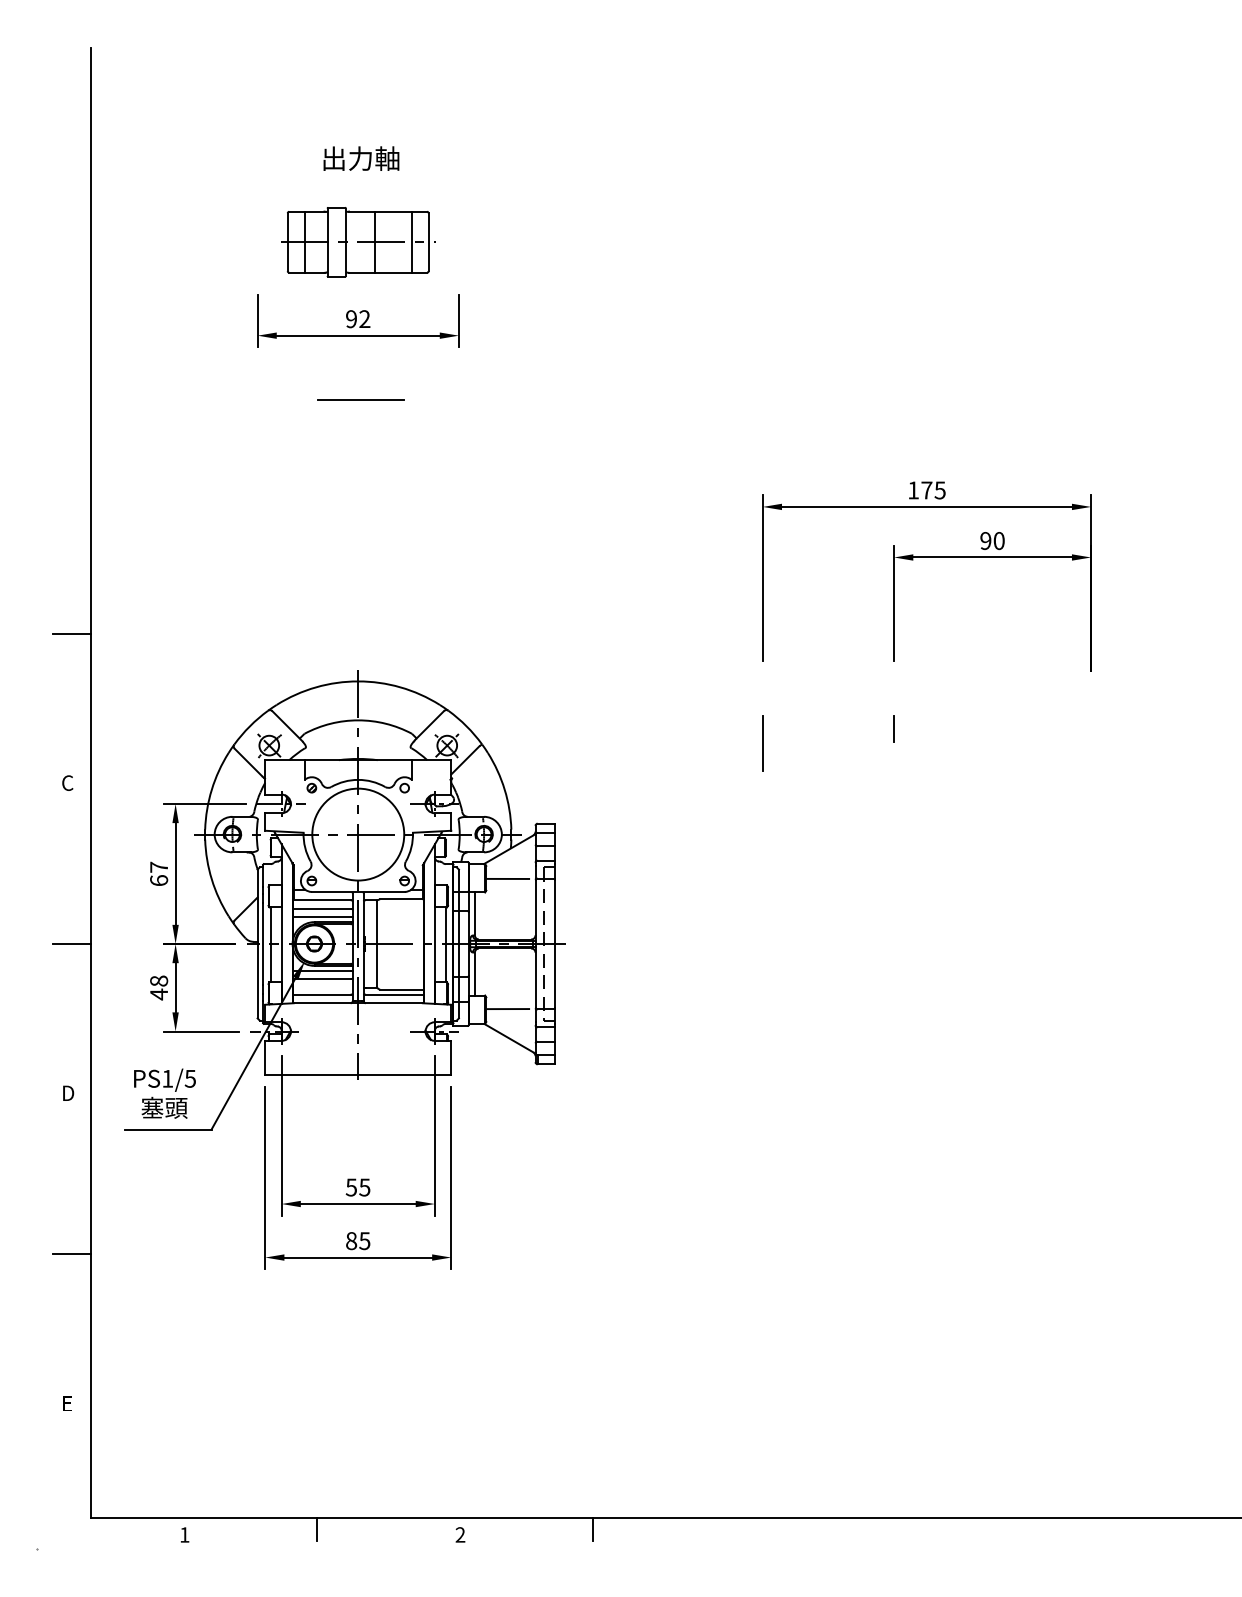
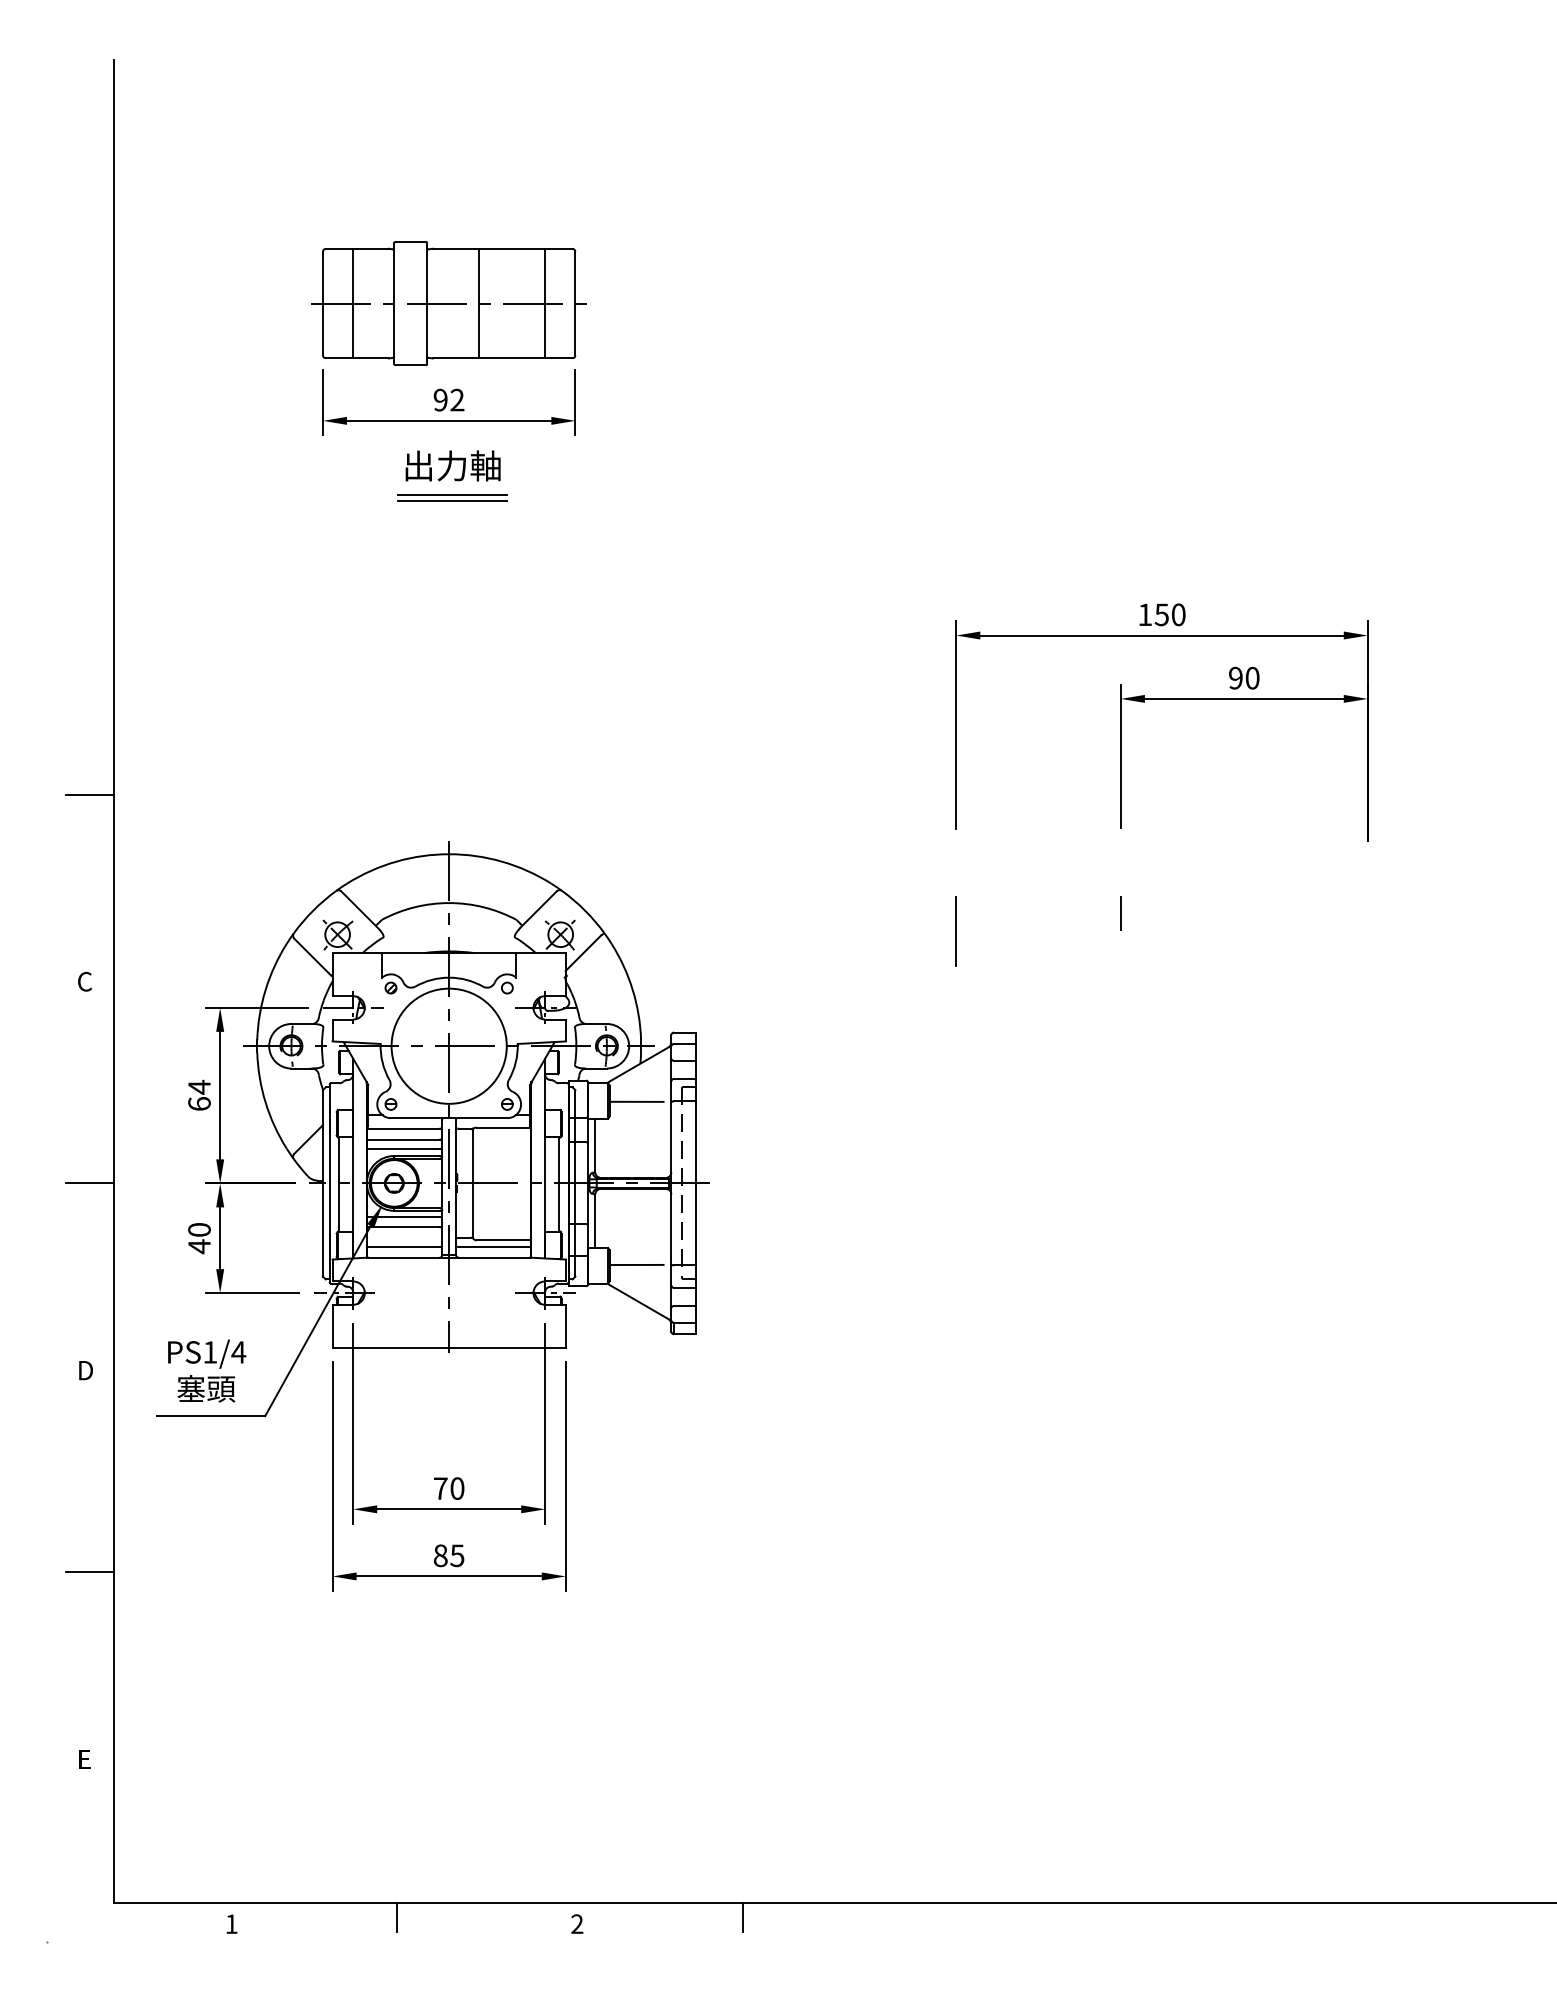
text: (361, 158) -> (453, 465), moved
part: (357, 242) -> (448, 304), size x1.43
line: (360, 394) -> (451, 494), added
text: (933, 490) -> (1170, 614), 175 -> 150
text: (158, 867) -> (198, 1087), 67 -> 64
text: (158, 980) -> (198, 1229), 48 -> 40
text: (190, 1078) -> (238, 1351), PS1/5 -> PS1/4
text: (357, 1187) -> (448, 1488), 55 -> 70

